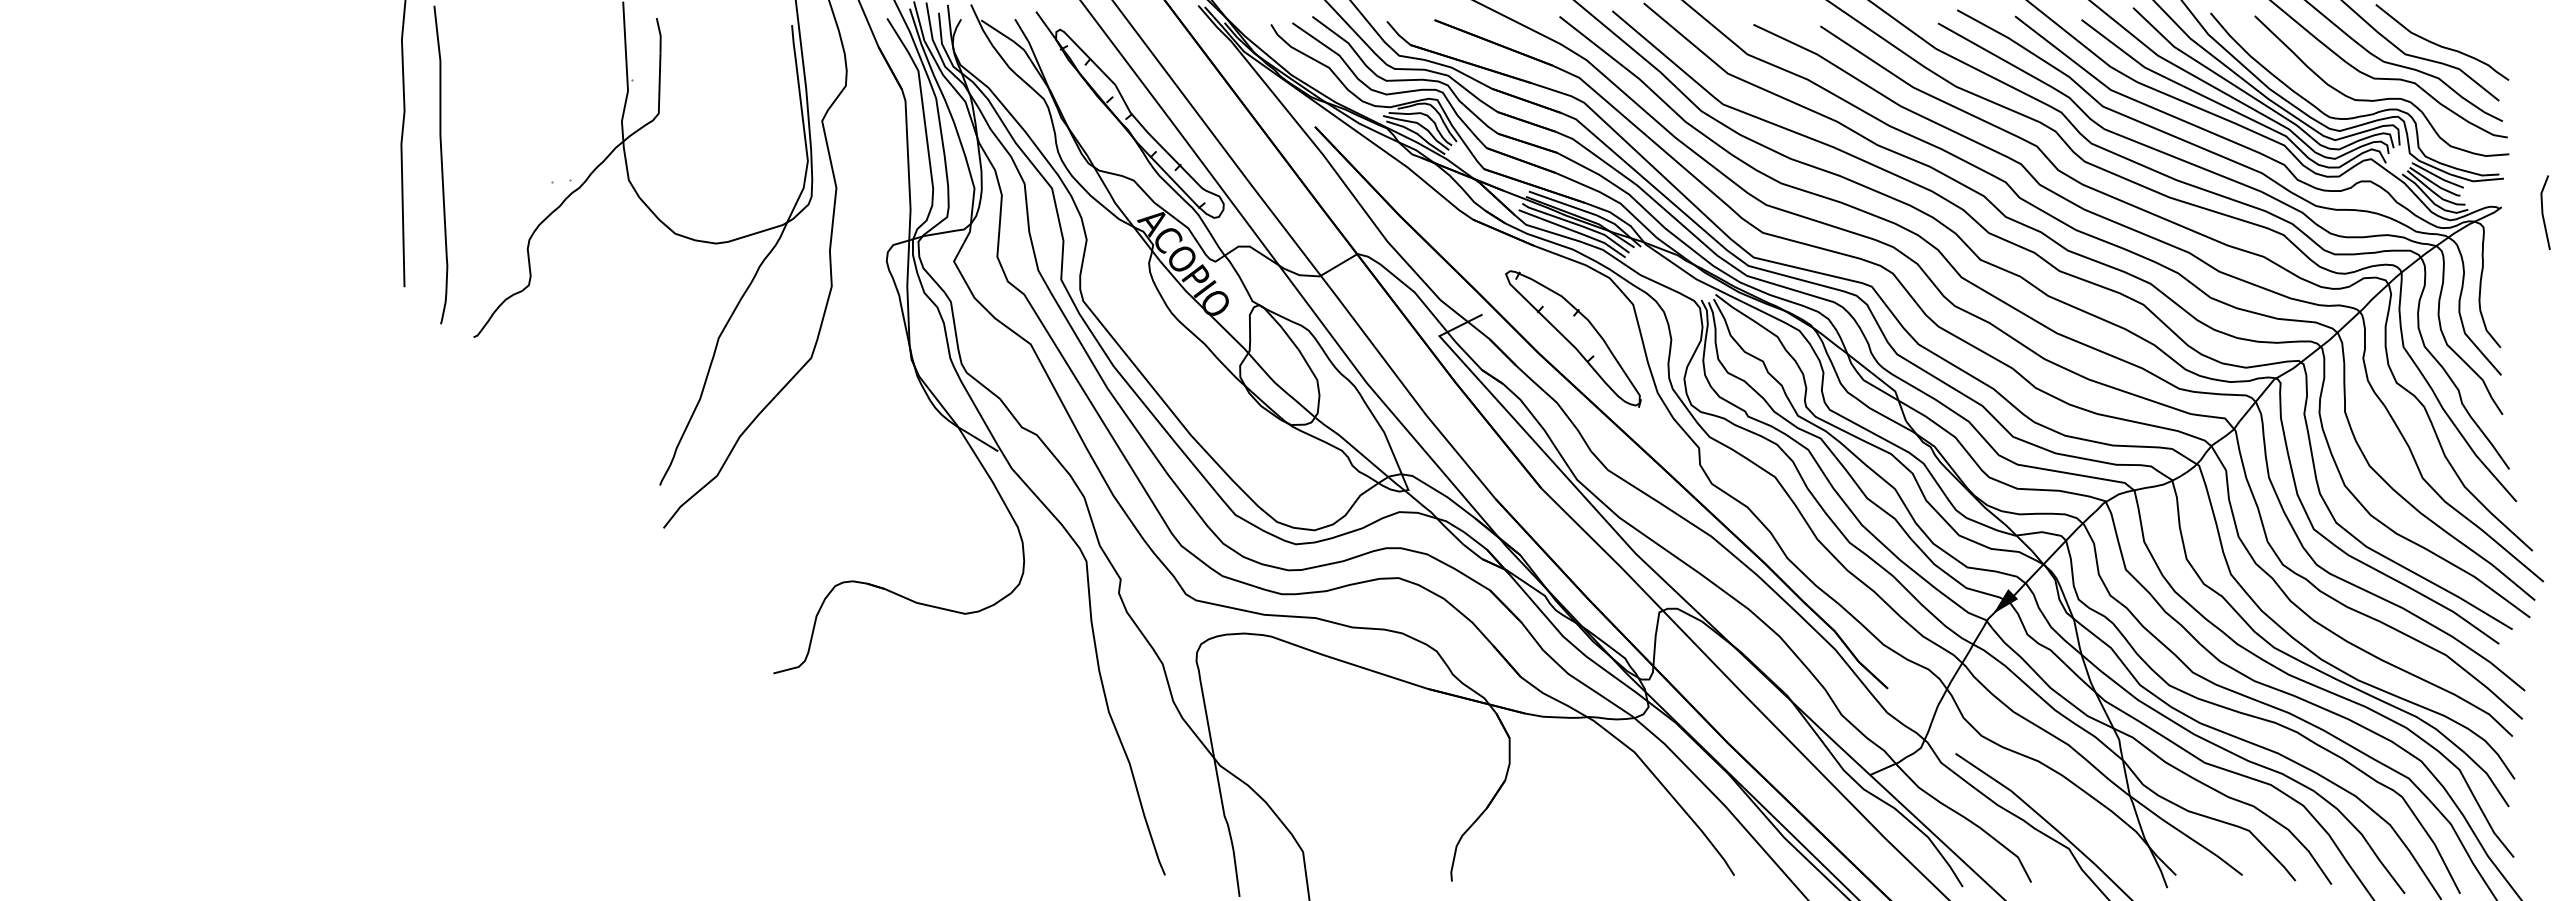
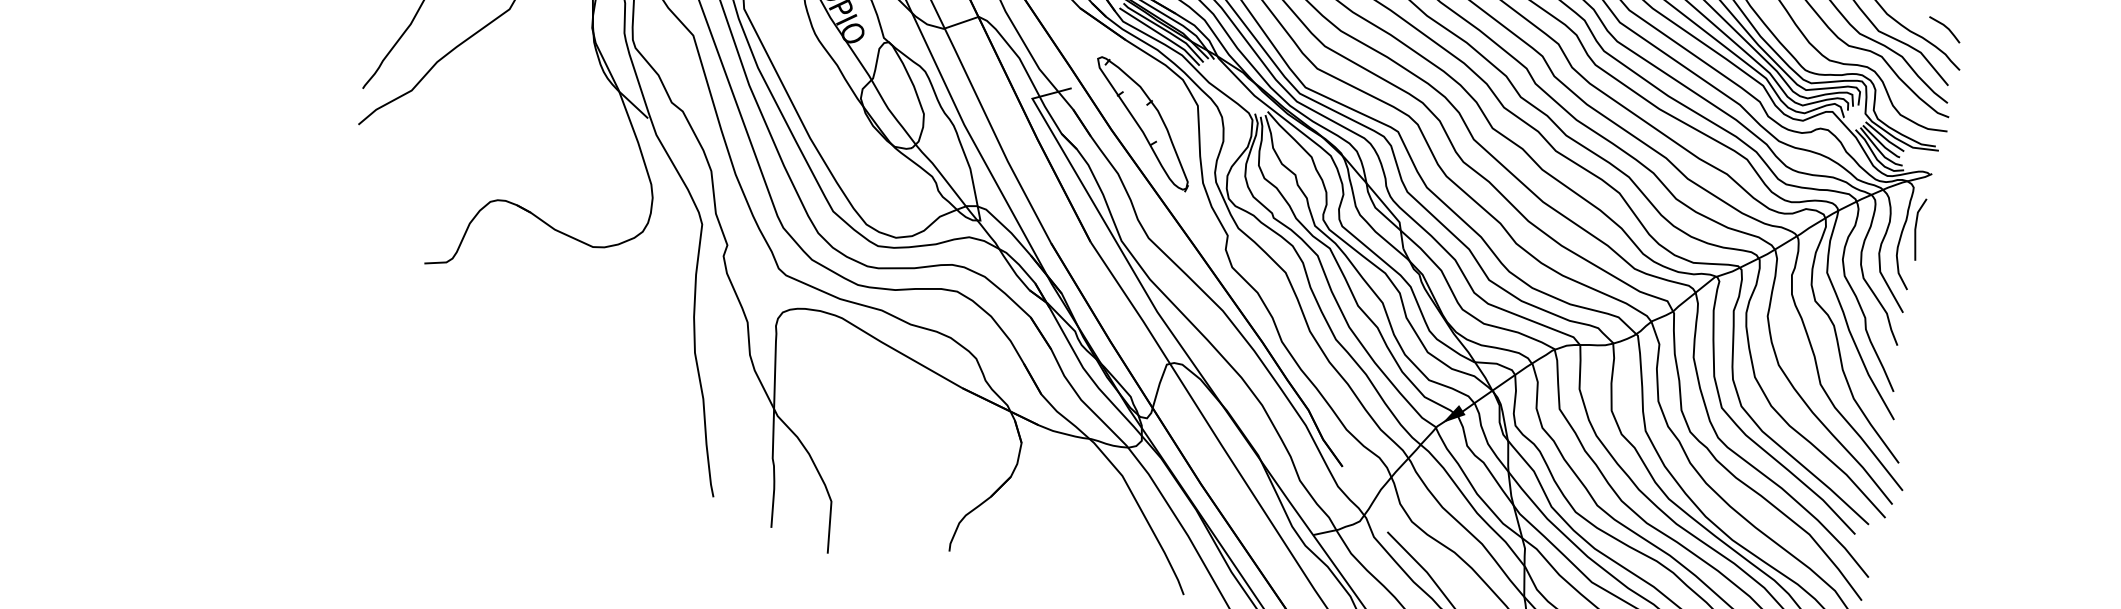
line: (2482, 34) -> (1945, 27), added
line: (2543, 212) -> (1916, 228), moved

